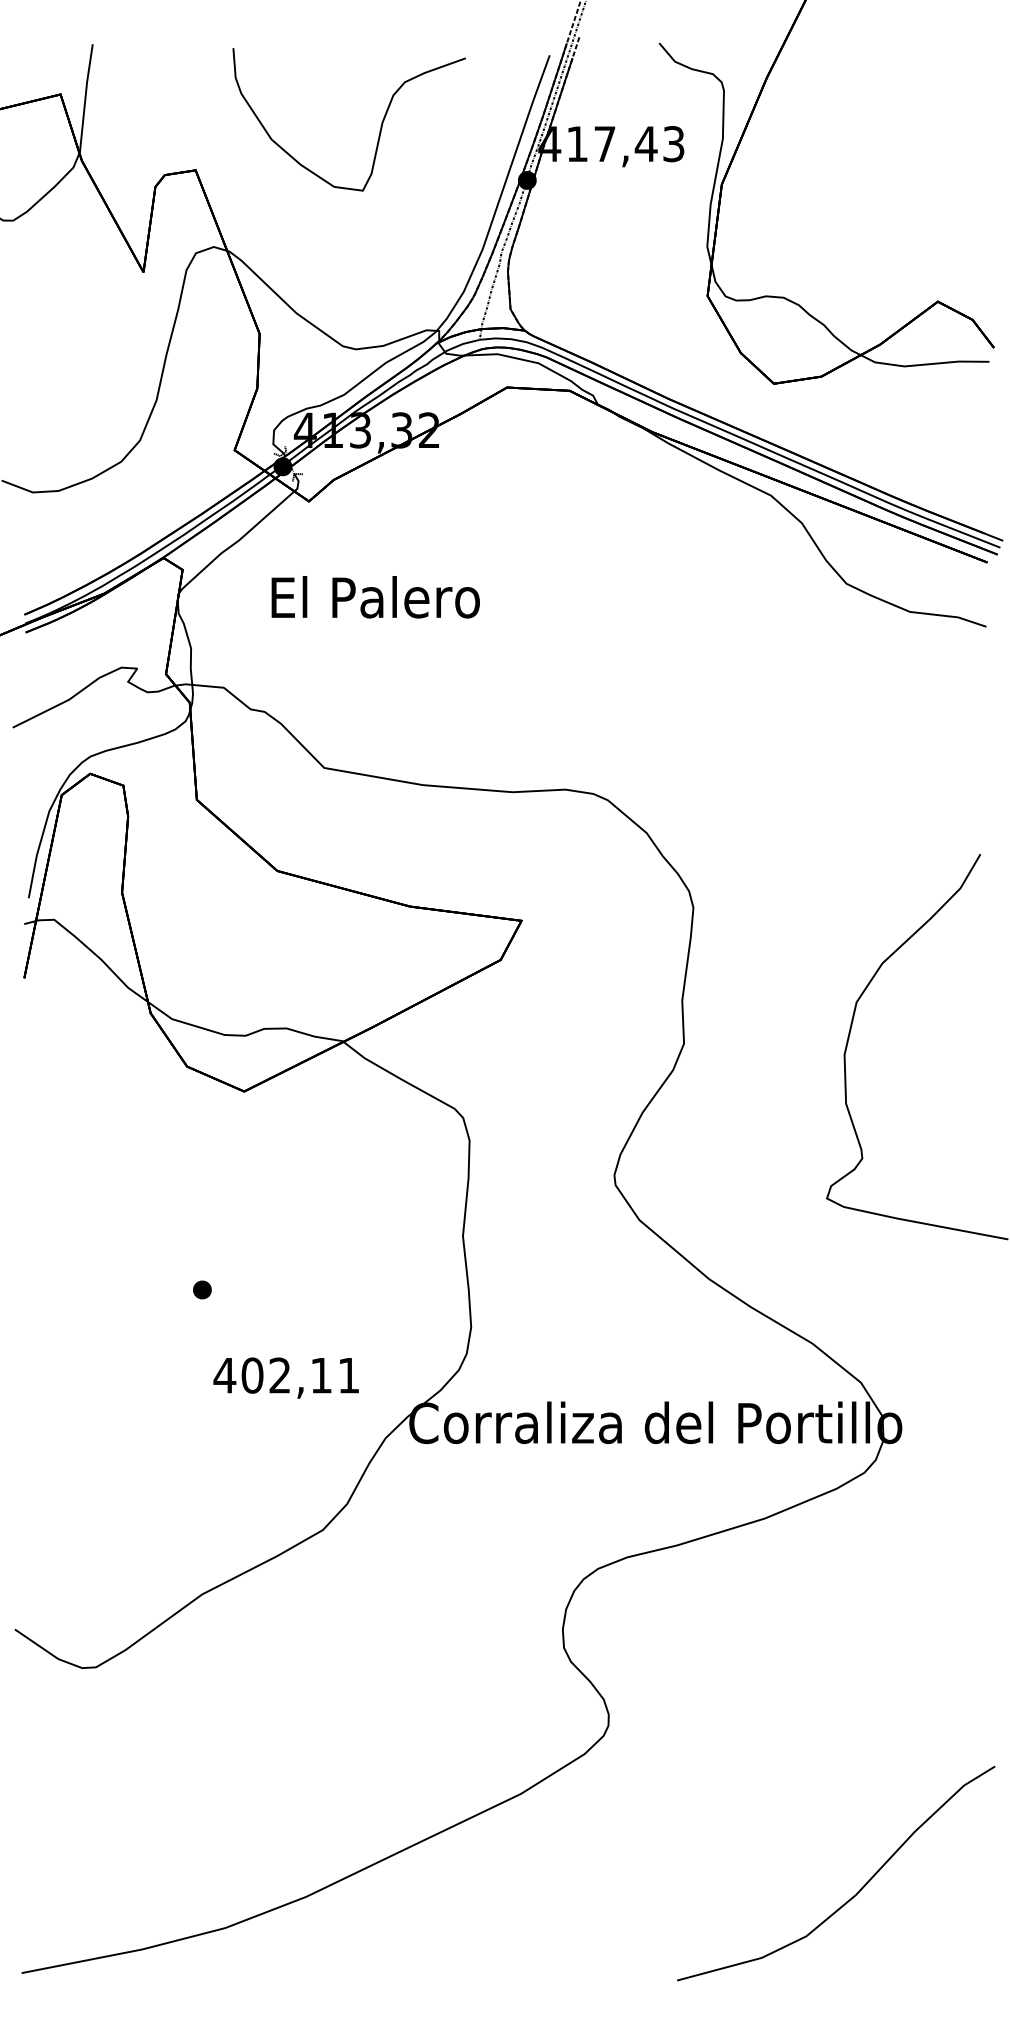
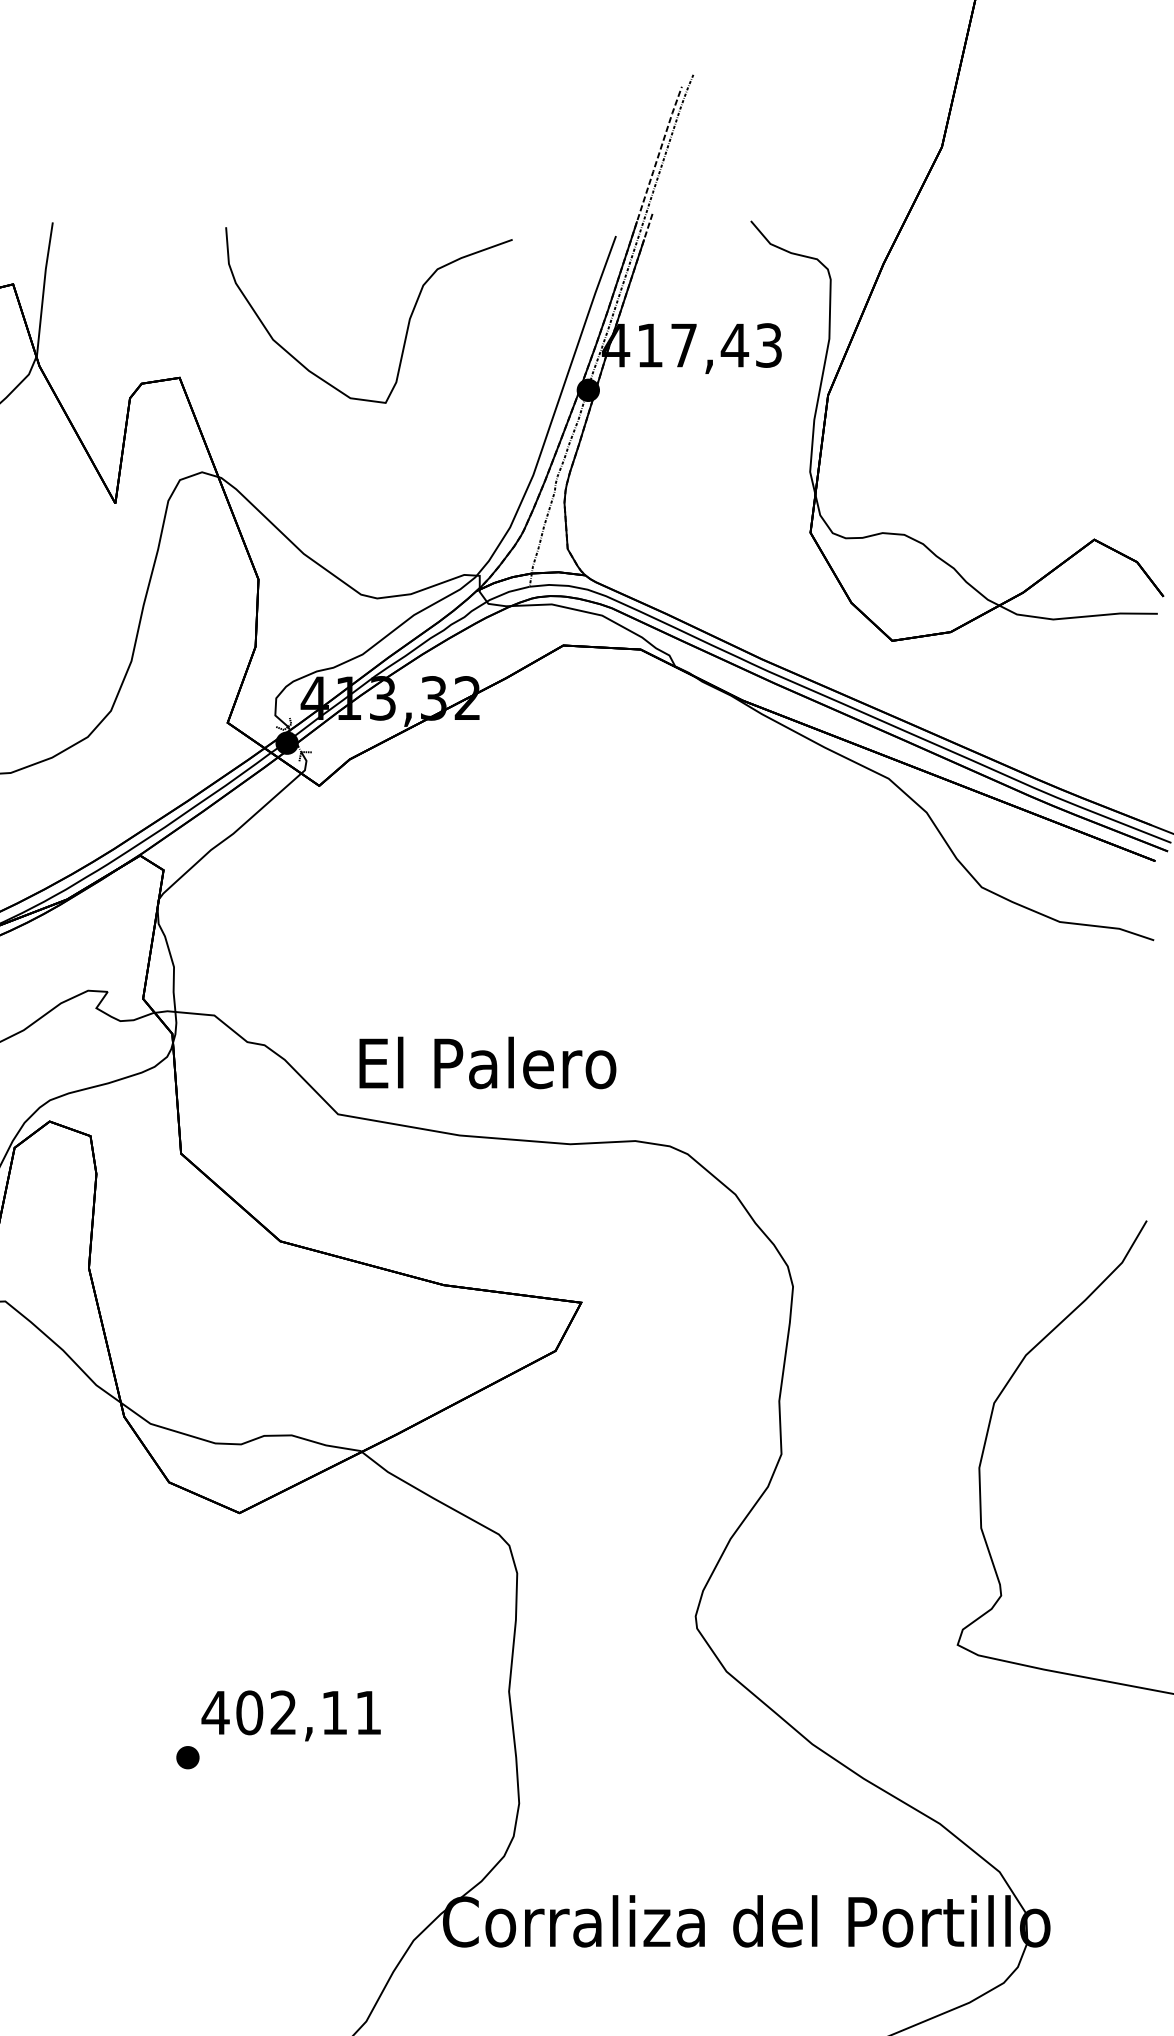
text: (375, 597) -> (487, 1063), moved
text: (285, 1377) -> (290, 1715), moved

